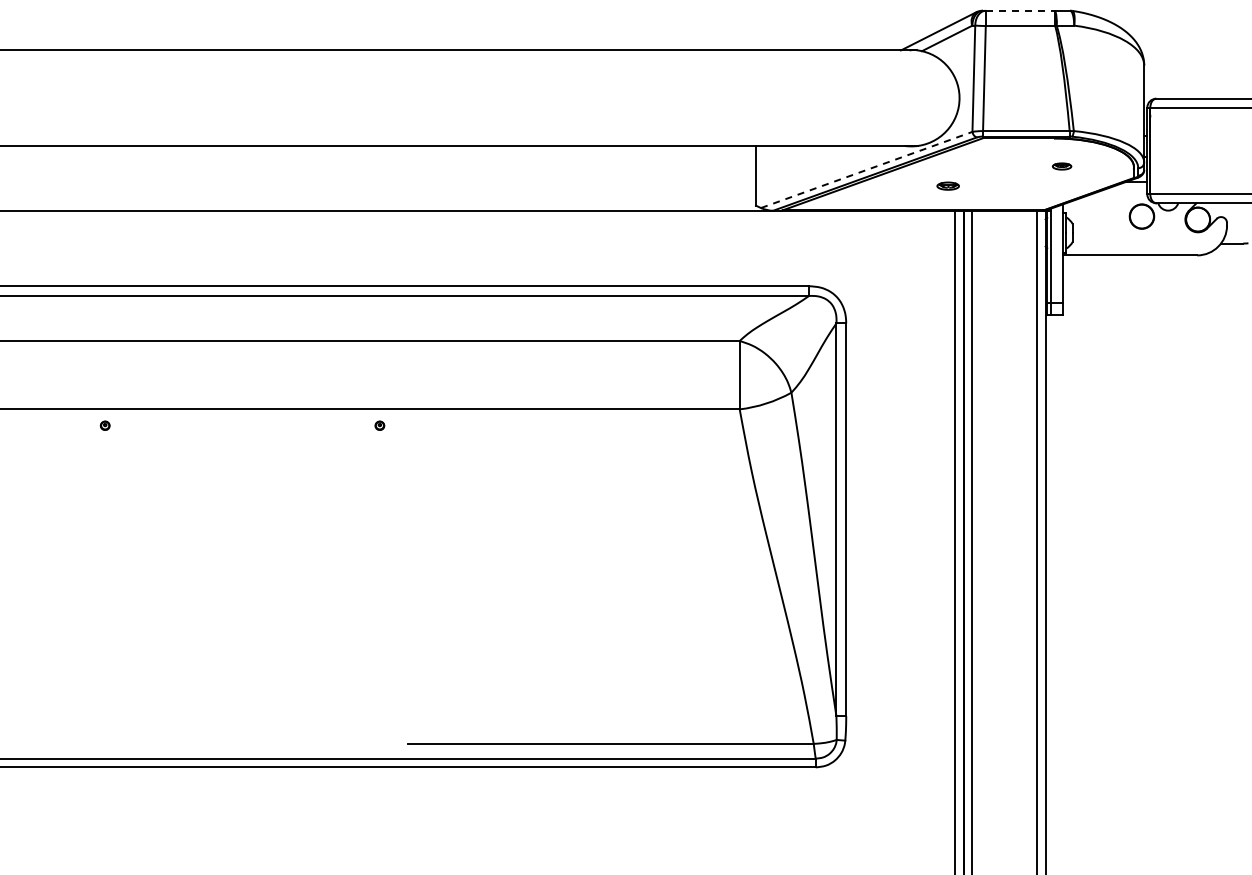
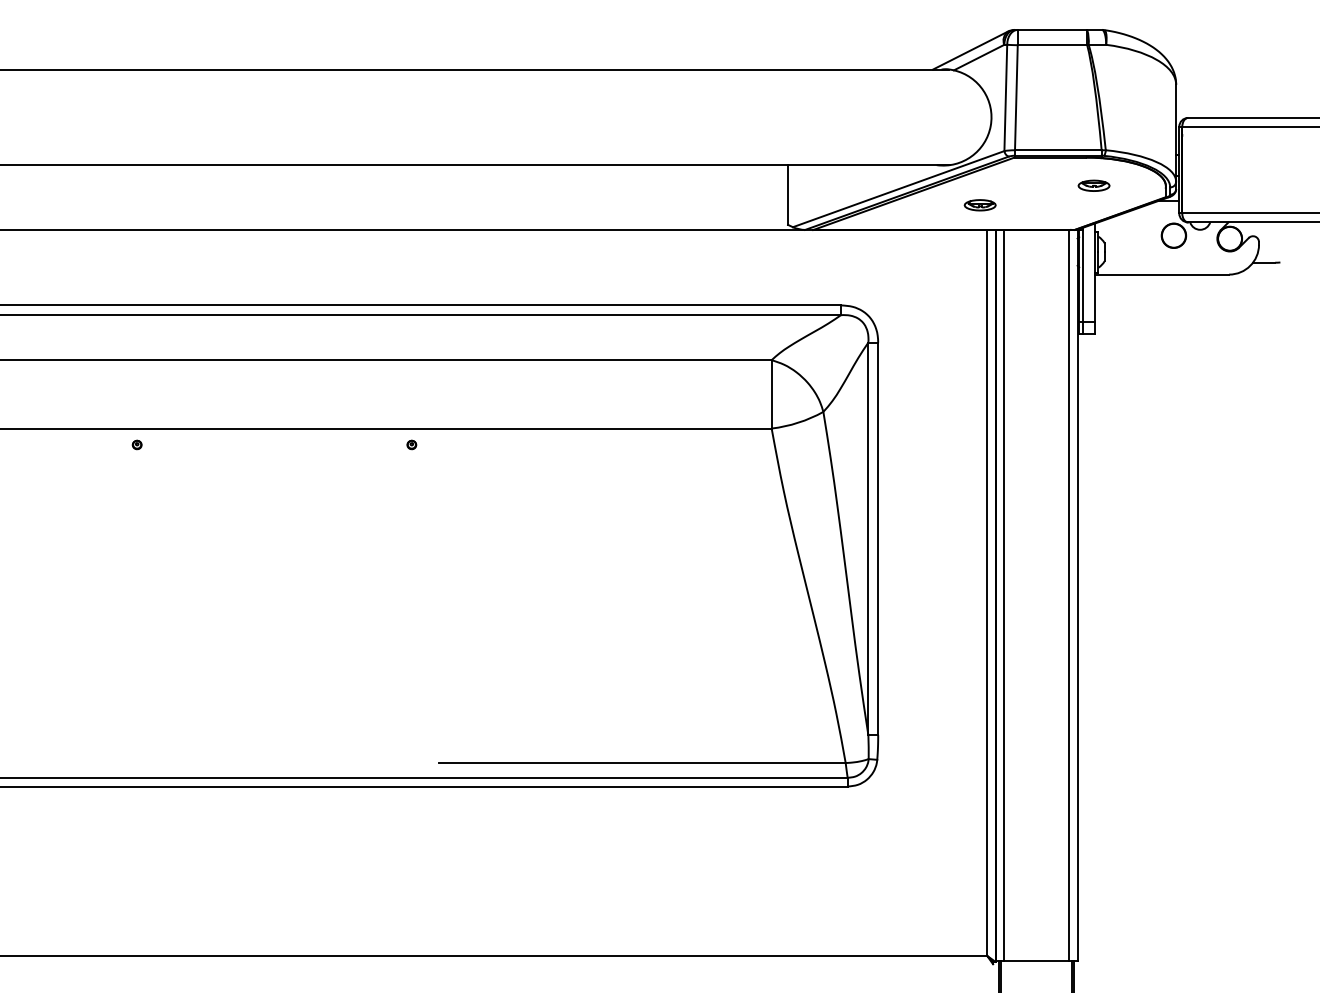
line: (1020, 10) -> (1052, 29), dashed -> solid
part: (1061, 166) -> (1093, 185), size x1.67
line: (867, 169) -> (899, 188), dashed -> solid
part: (947, 186) -> (979, 205), size x1.43

